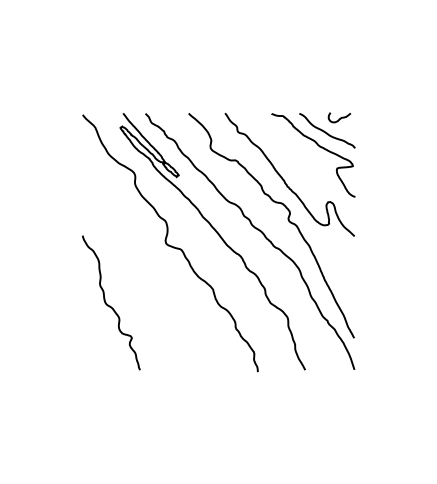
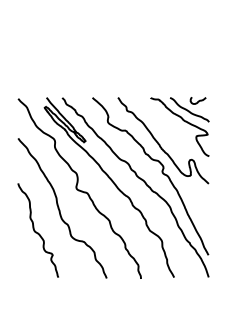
curve: (142, 273) -> (60, 209), added

